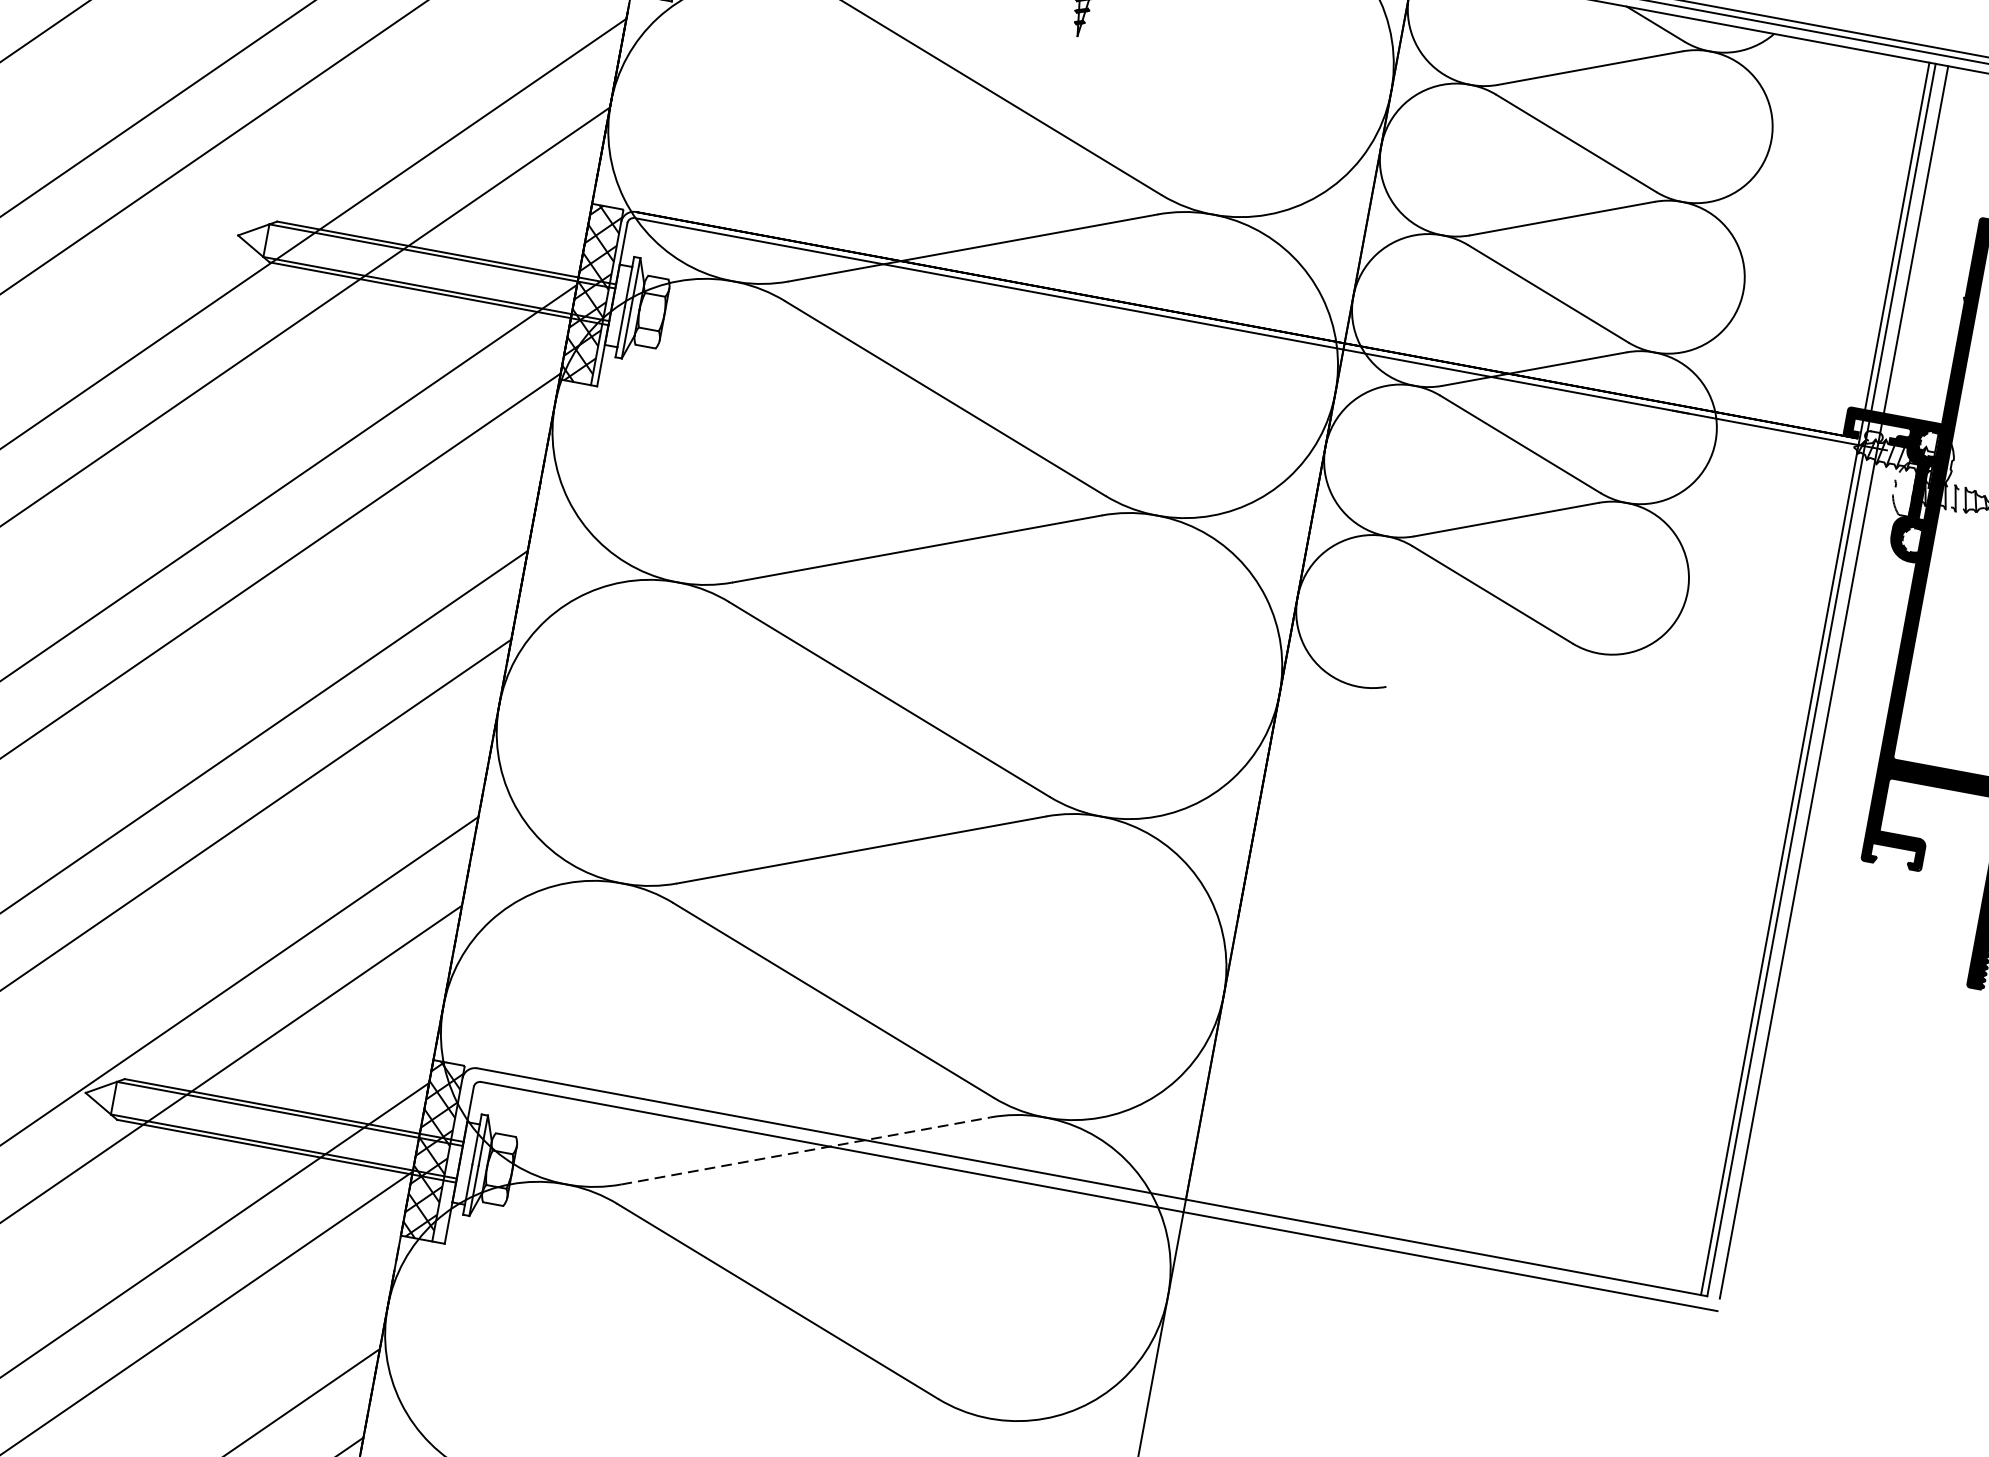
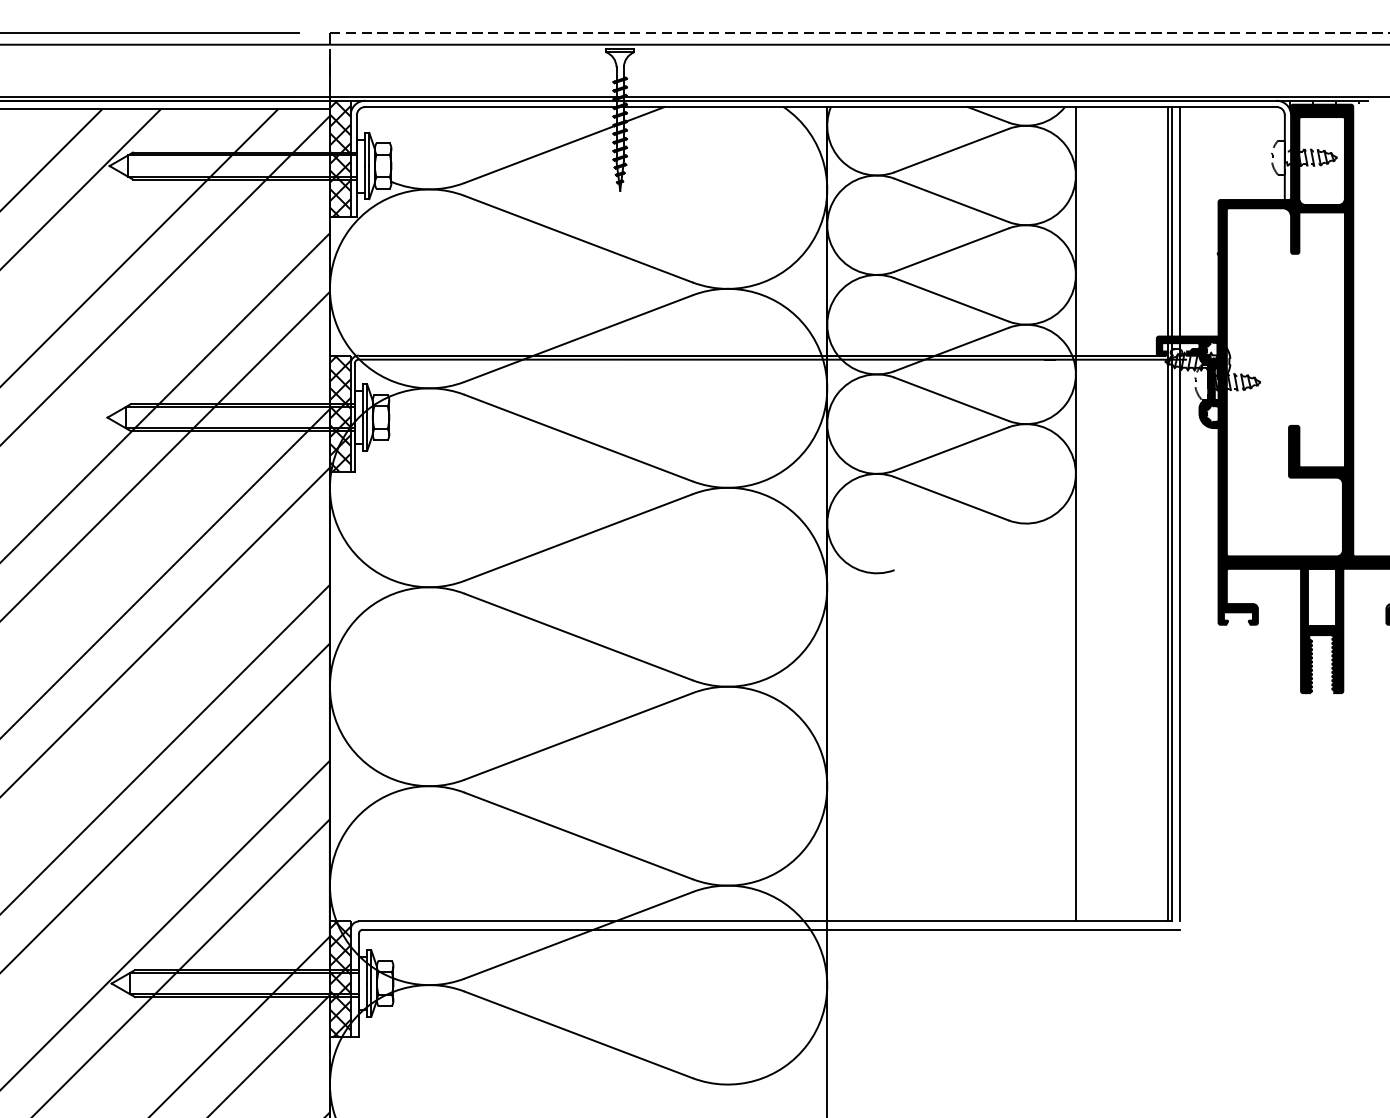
line: (1675, 653) -> (1075, 514), added
line: (805, 1151) -> (578, 935), dashed -> solid

